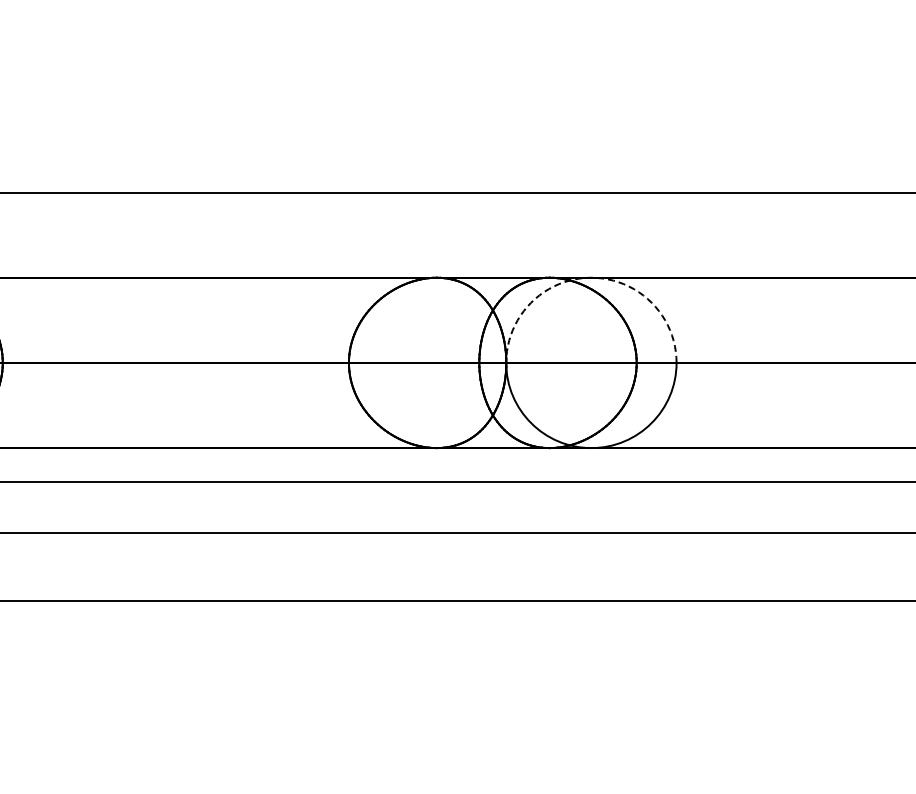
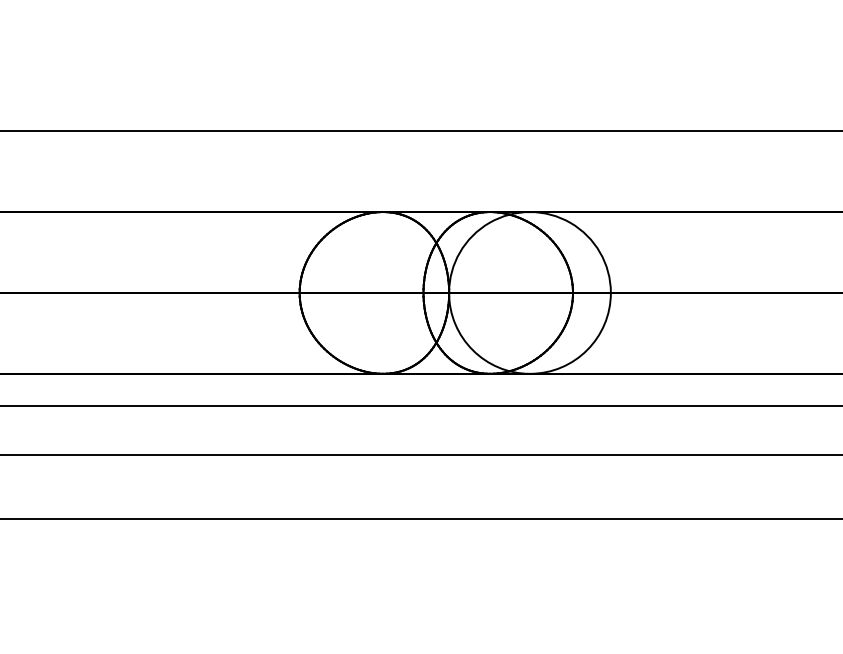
arc: (591, 277) -> (530, 211), dashed -> solid

